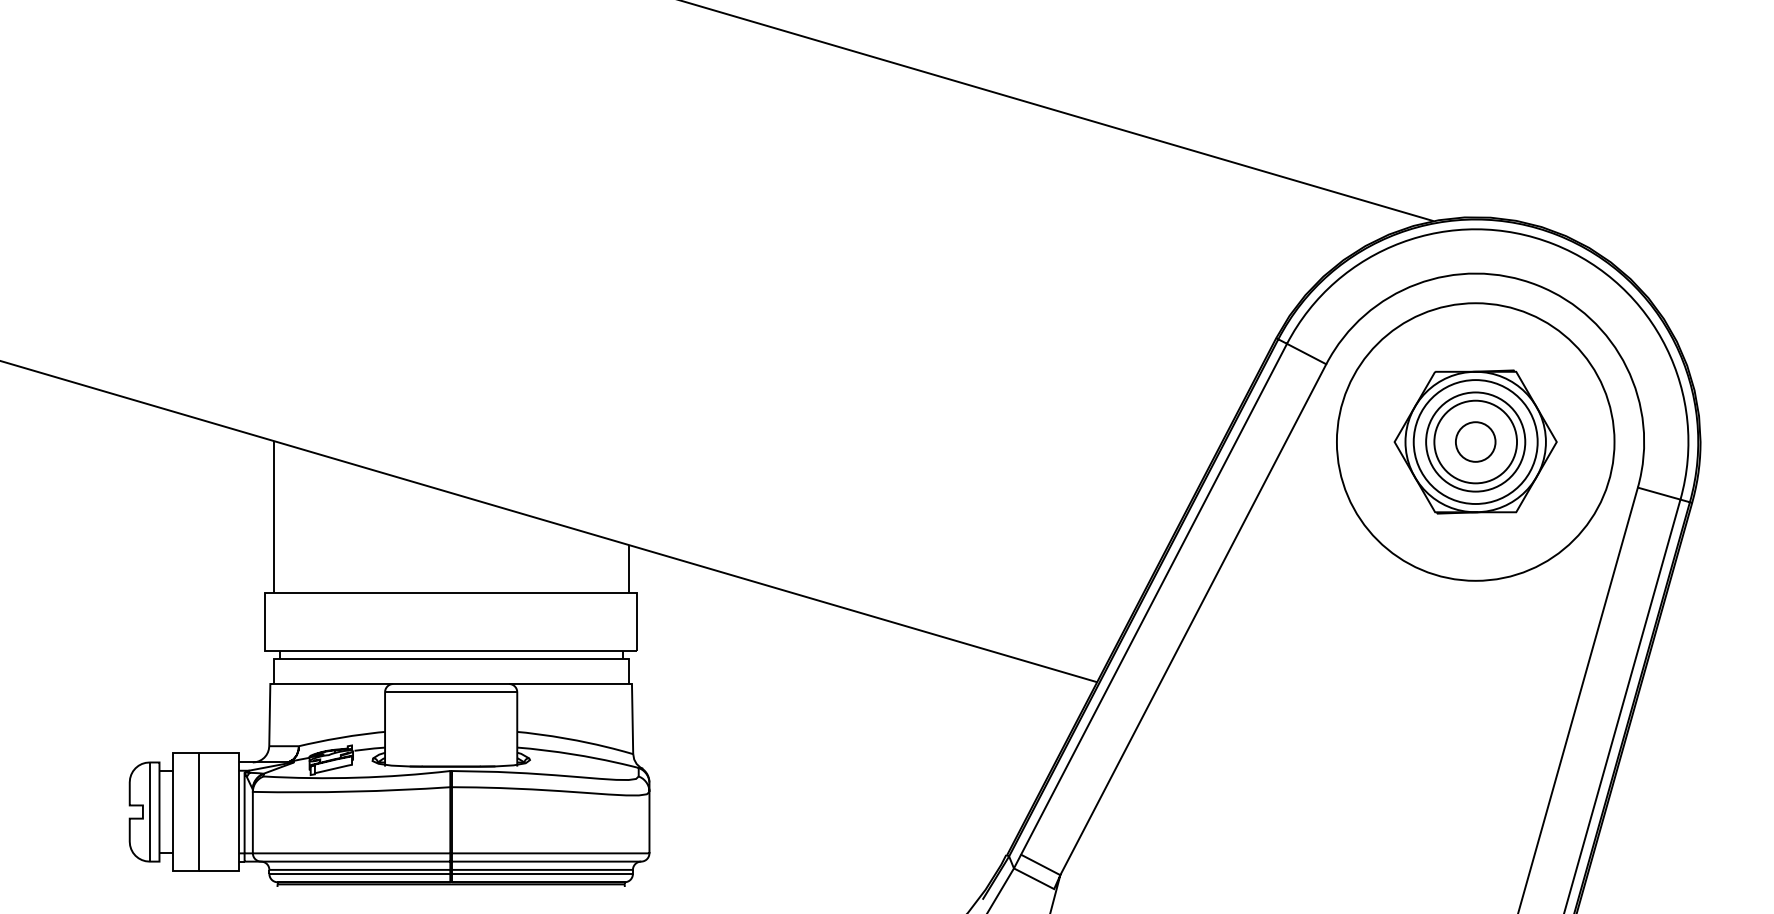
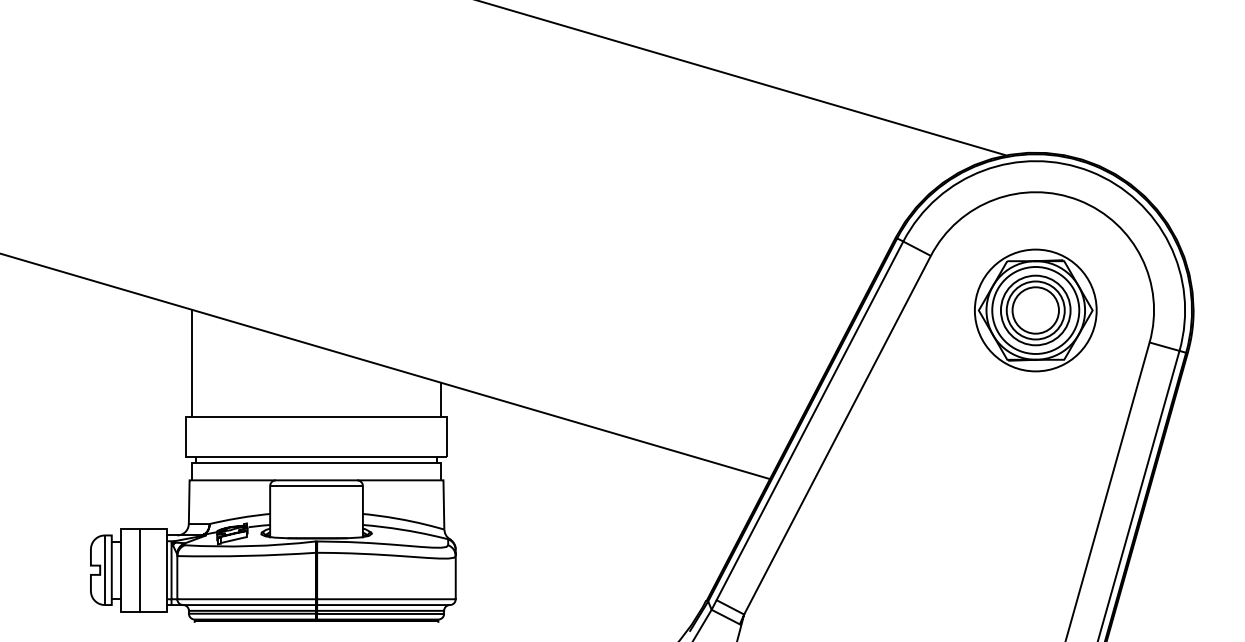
circle: (1475, 441) -> (1035, 310), size x0.62
circle: (1475, 441) -> (1035, 310), size x1.67

